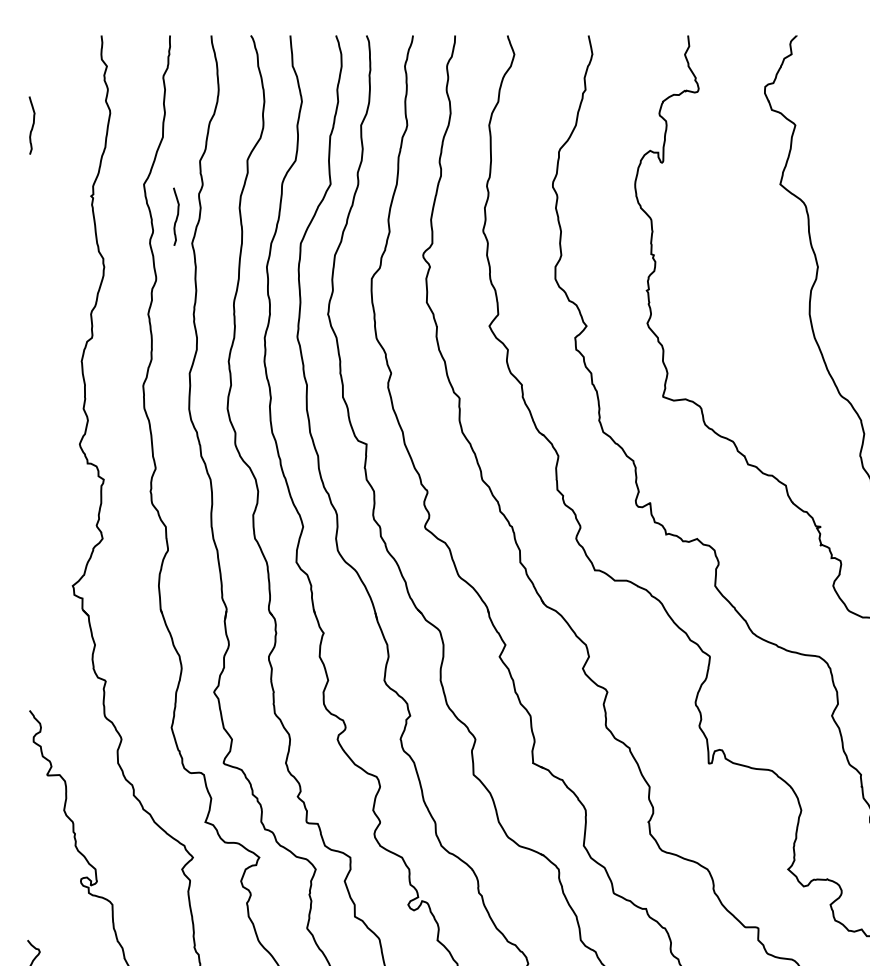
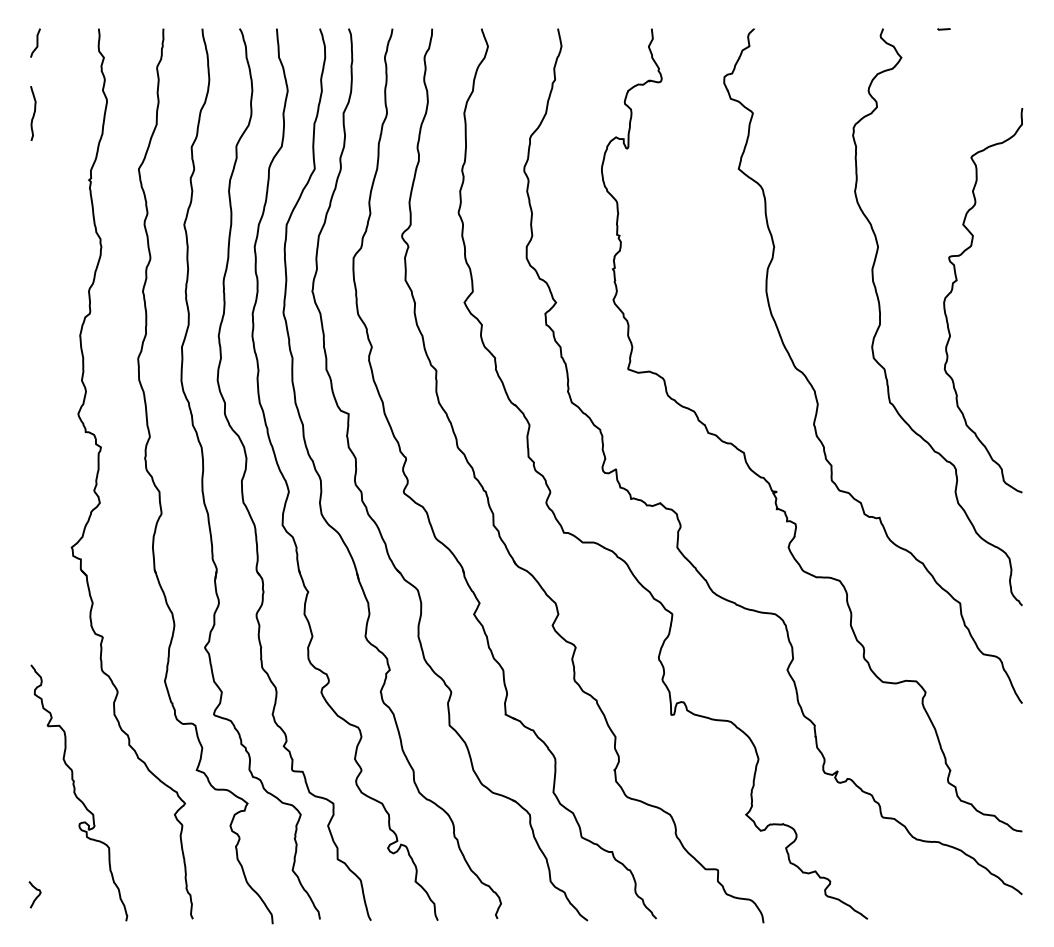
curve: (35, 50) -> (36, 42), added
curve: (176, 216) -> (169, 199), removed

